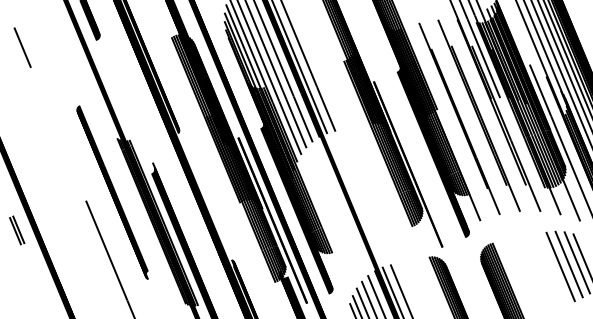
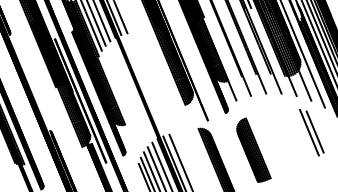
line: (569, 264) -> (303, 133), removed
line: (560, 266) -> (296, 135), removed

